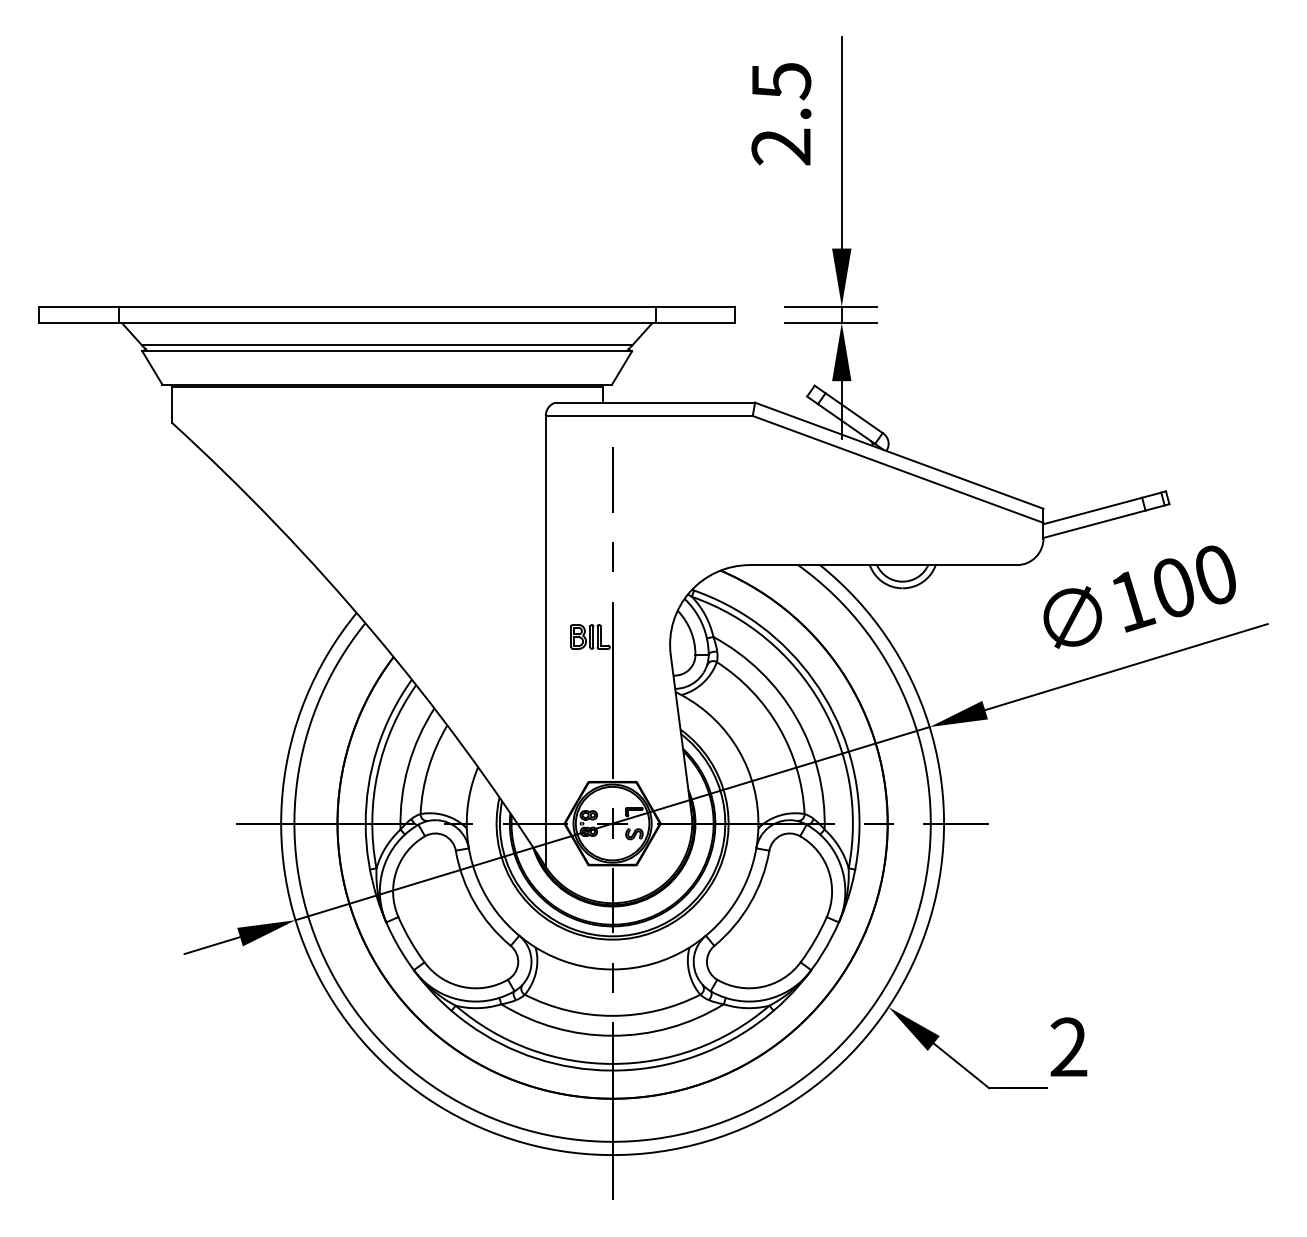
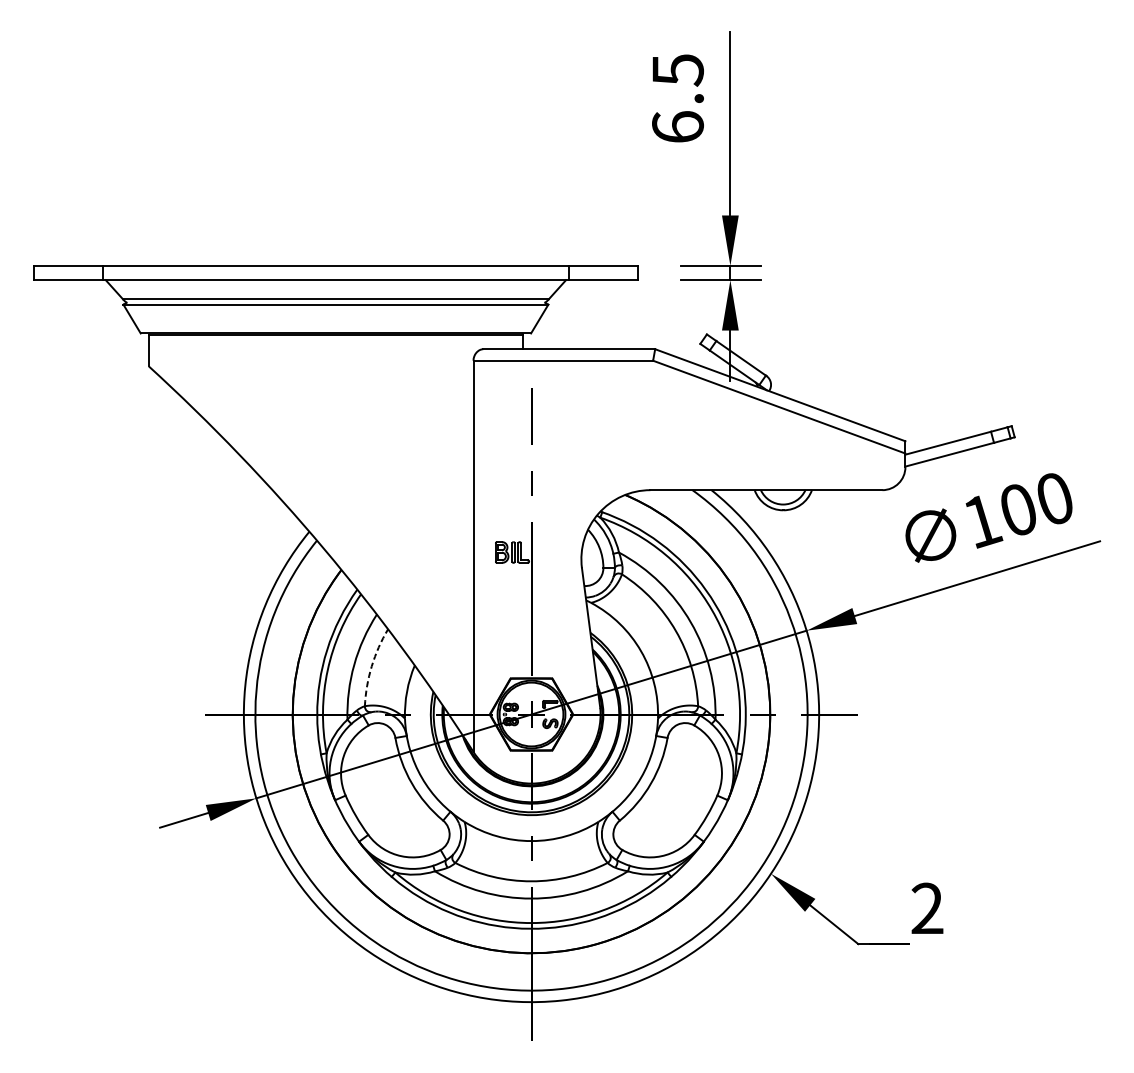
text: (781, 146) -> (678, 126), 2.5 -> 6.5
arc: (428, 768) -> (371, 666), solid -> dashed

